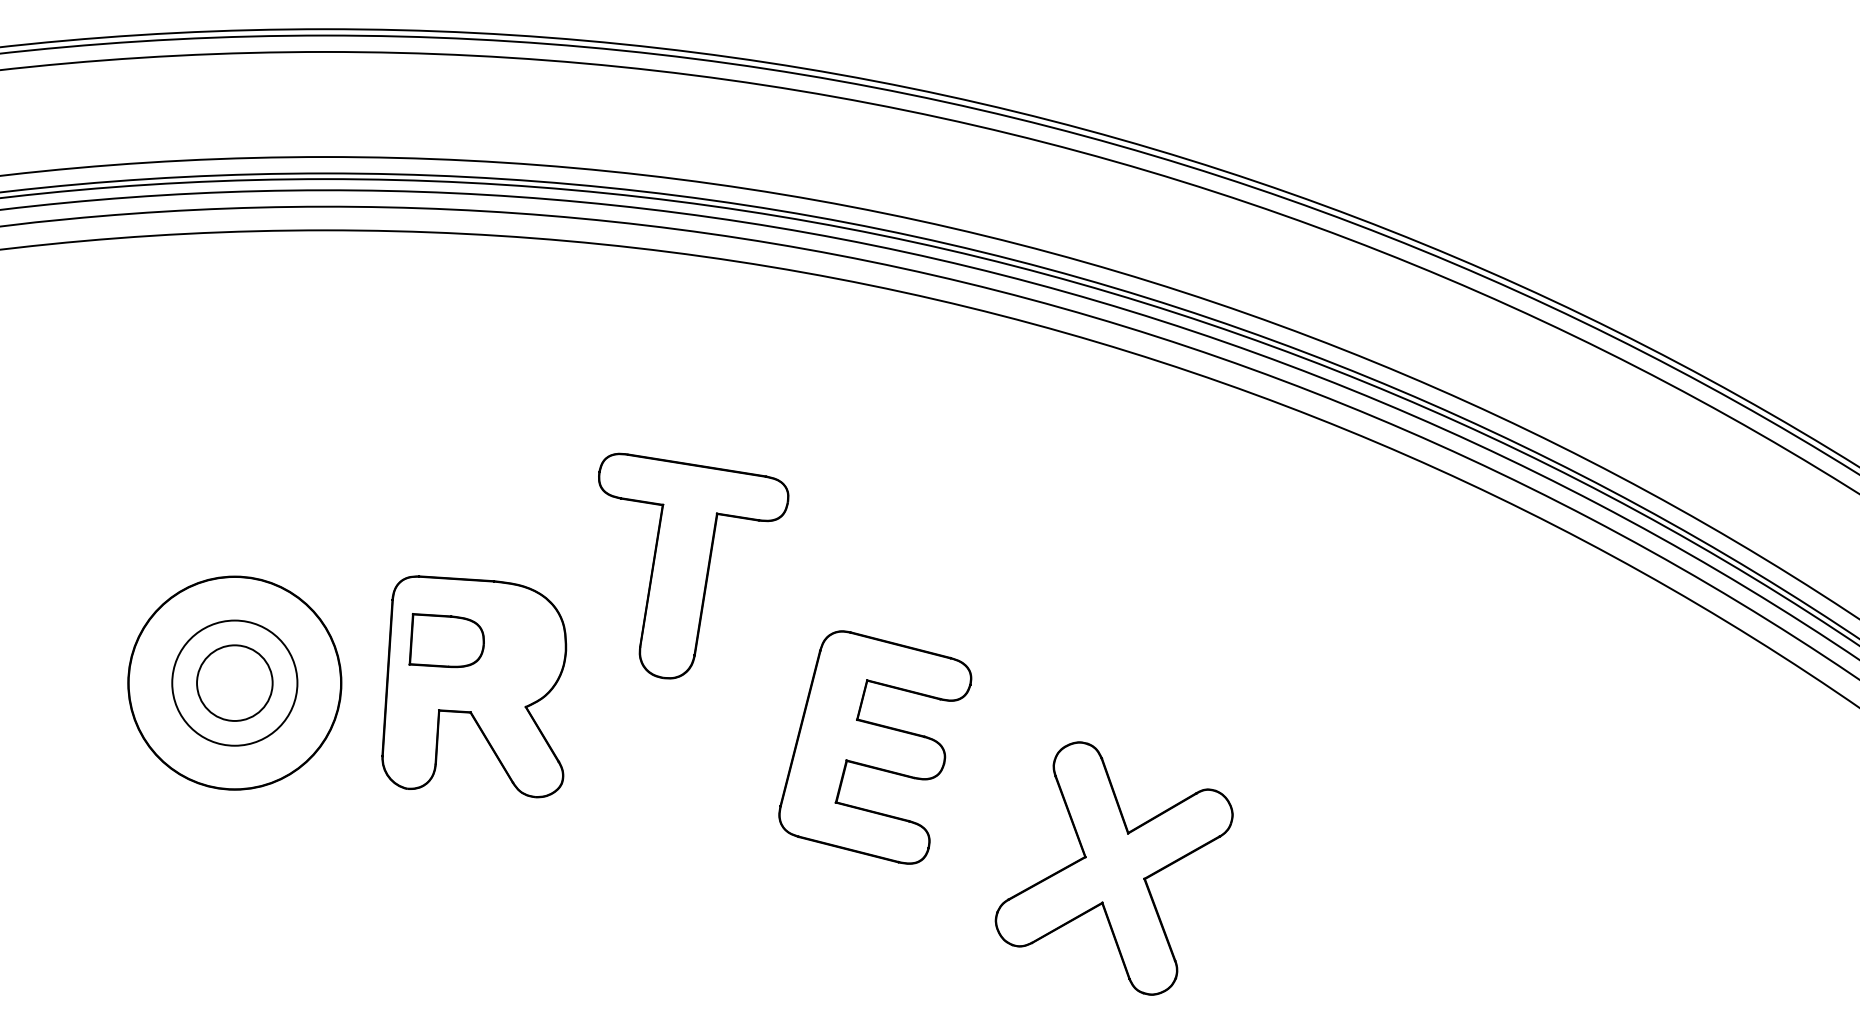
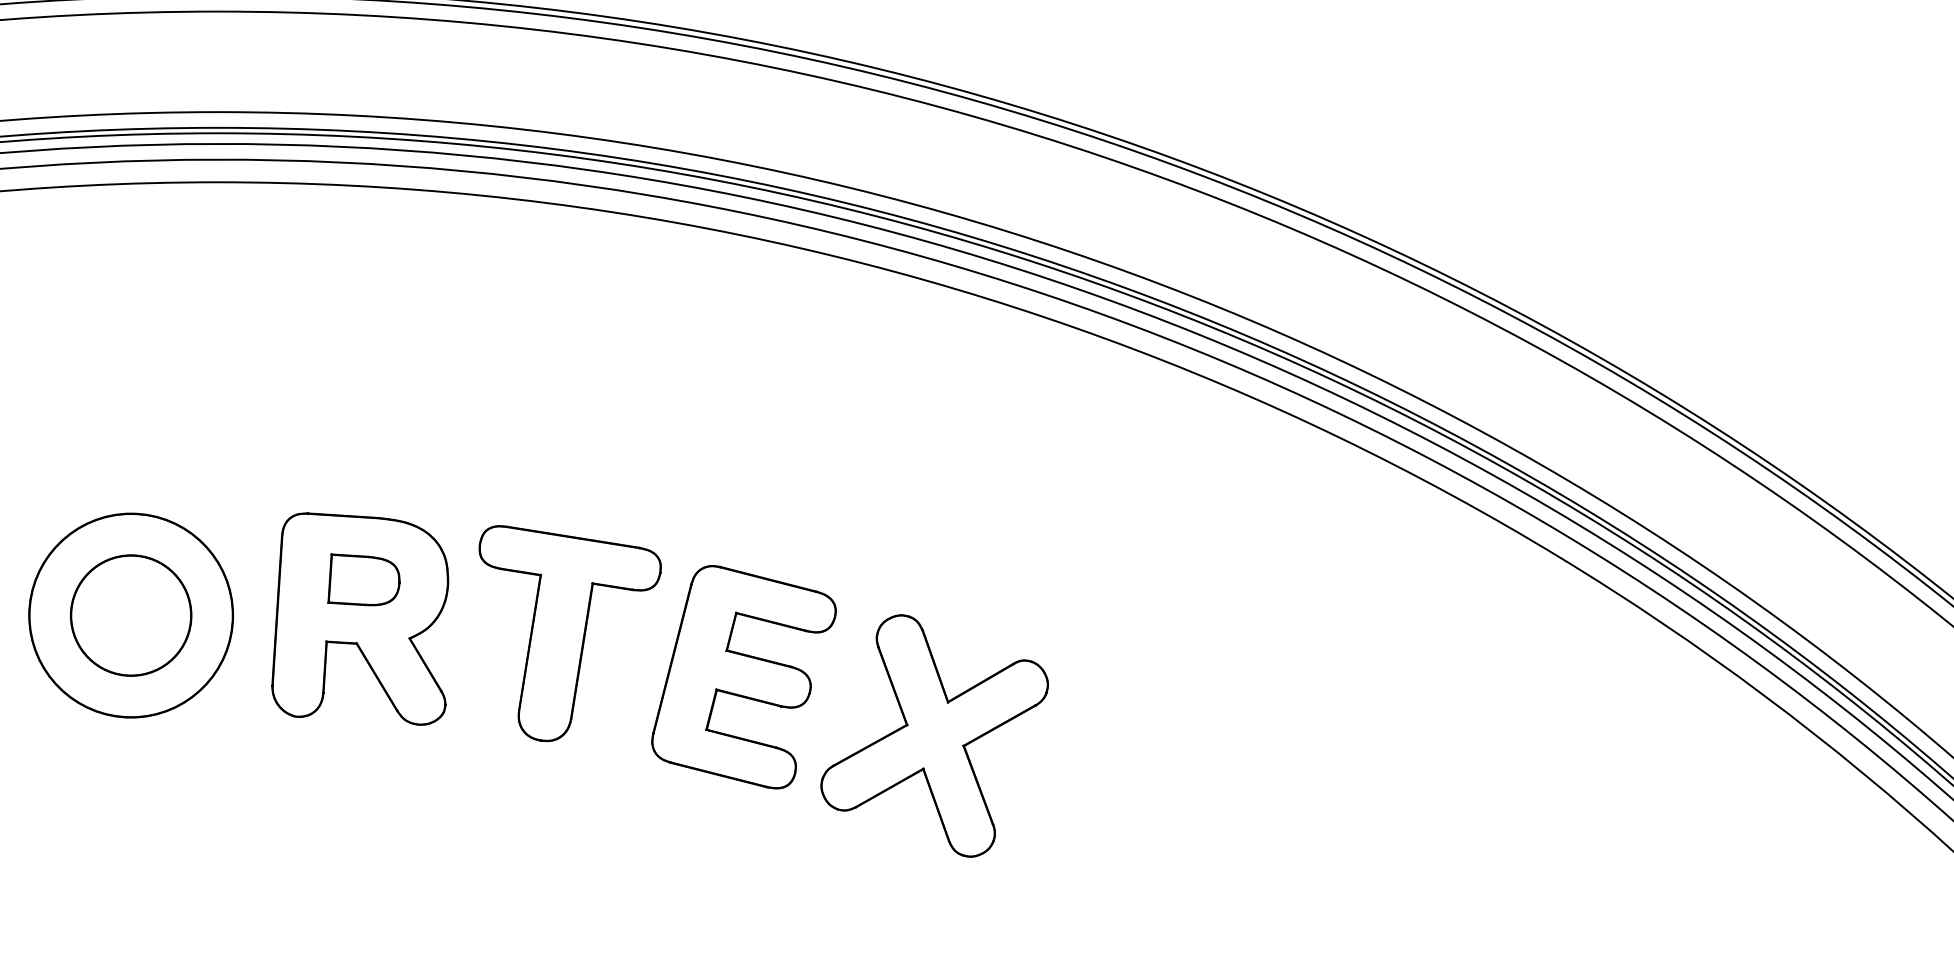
part: (692, 566) -> (569, 633), moved
part: (446, 640) -> (363, 579), moved
circle: (234, 683) -> (130, 615), size x1.67
part: (1114, 868) -> (934, 735), moved

